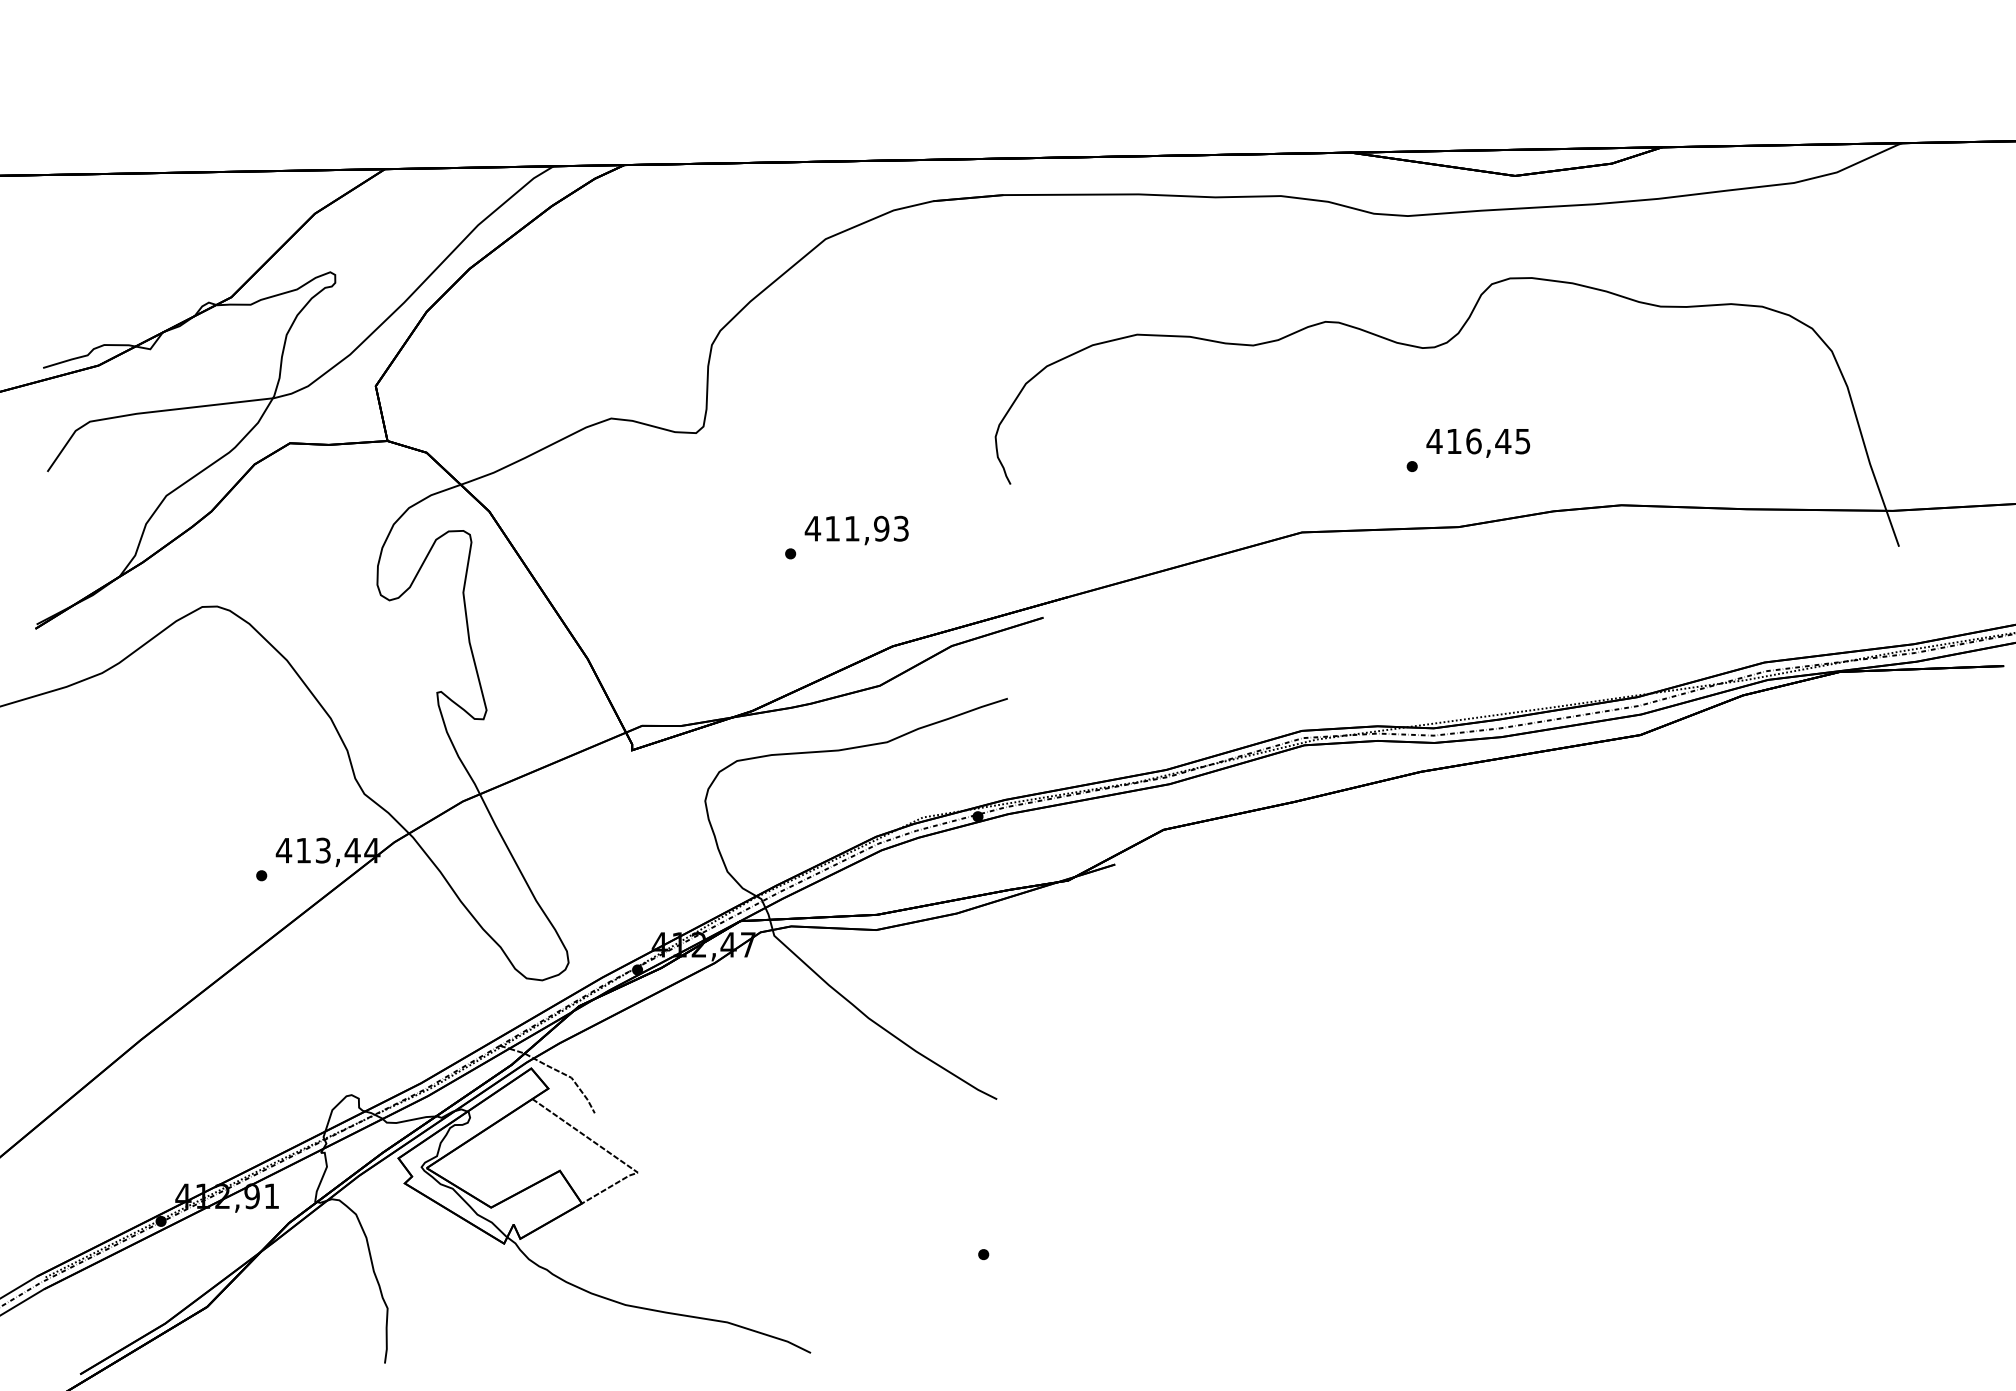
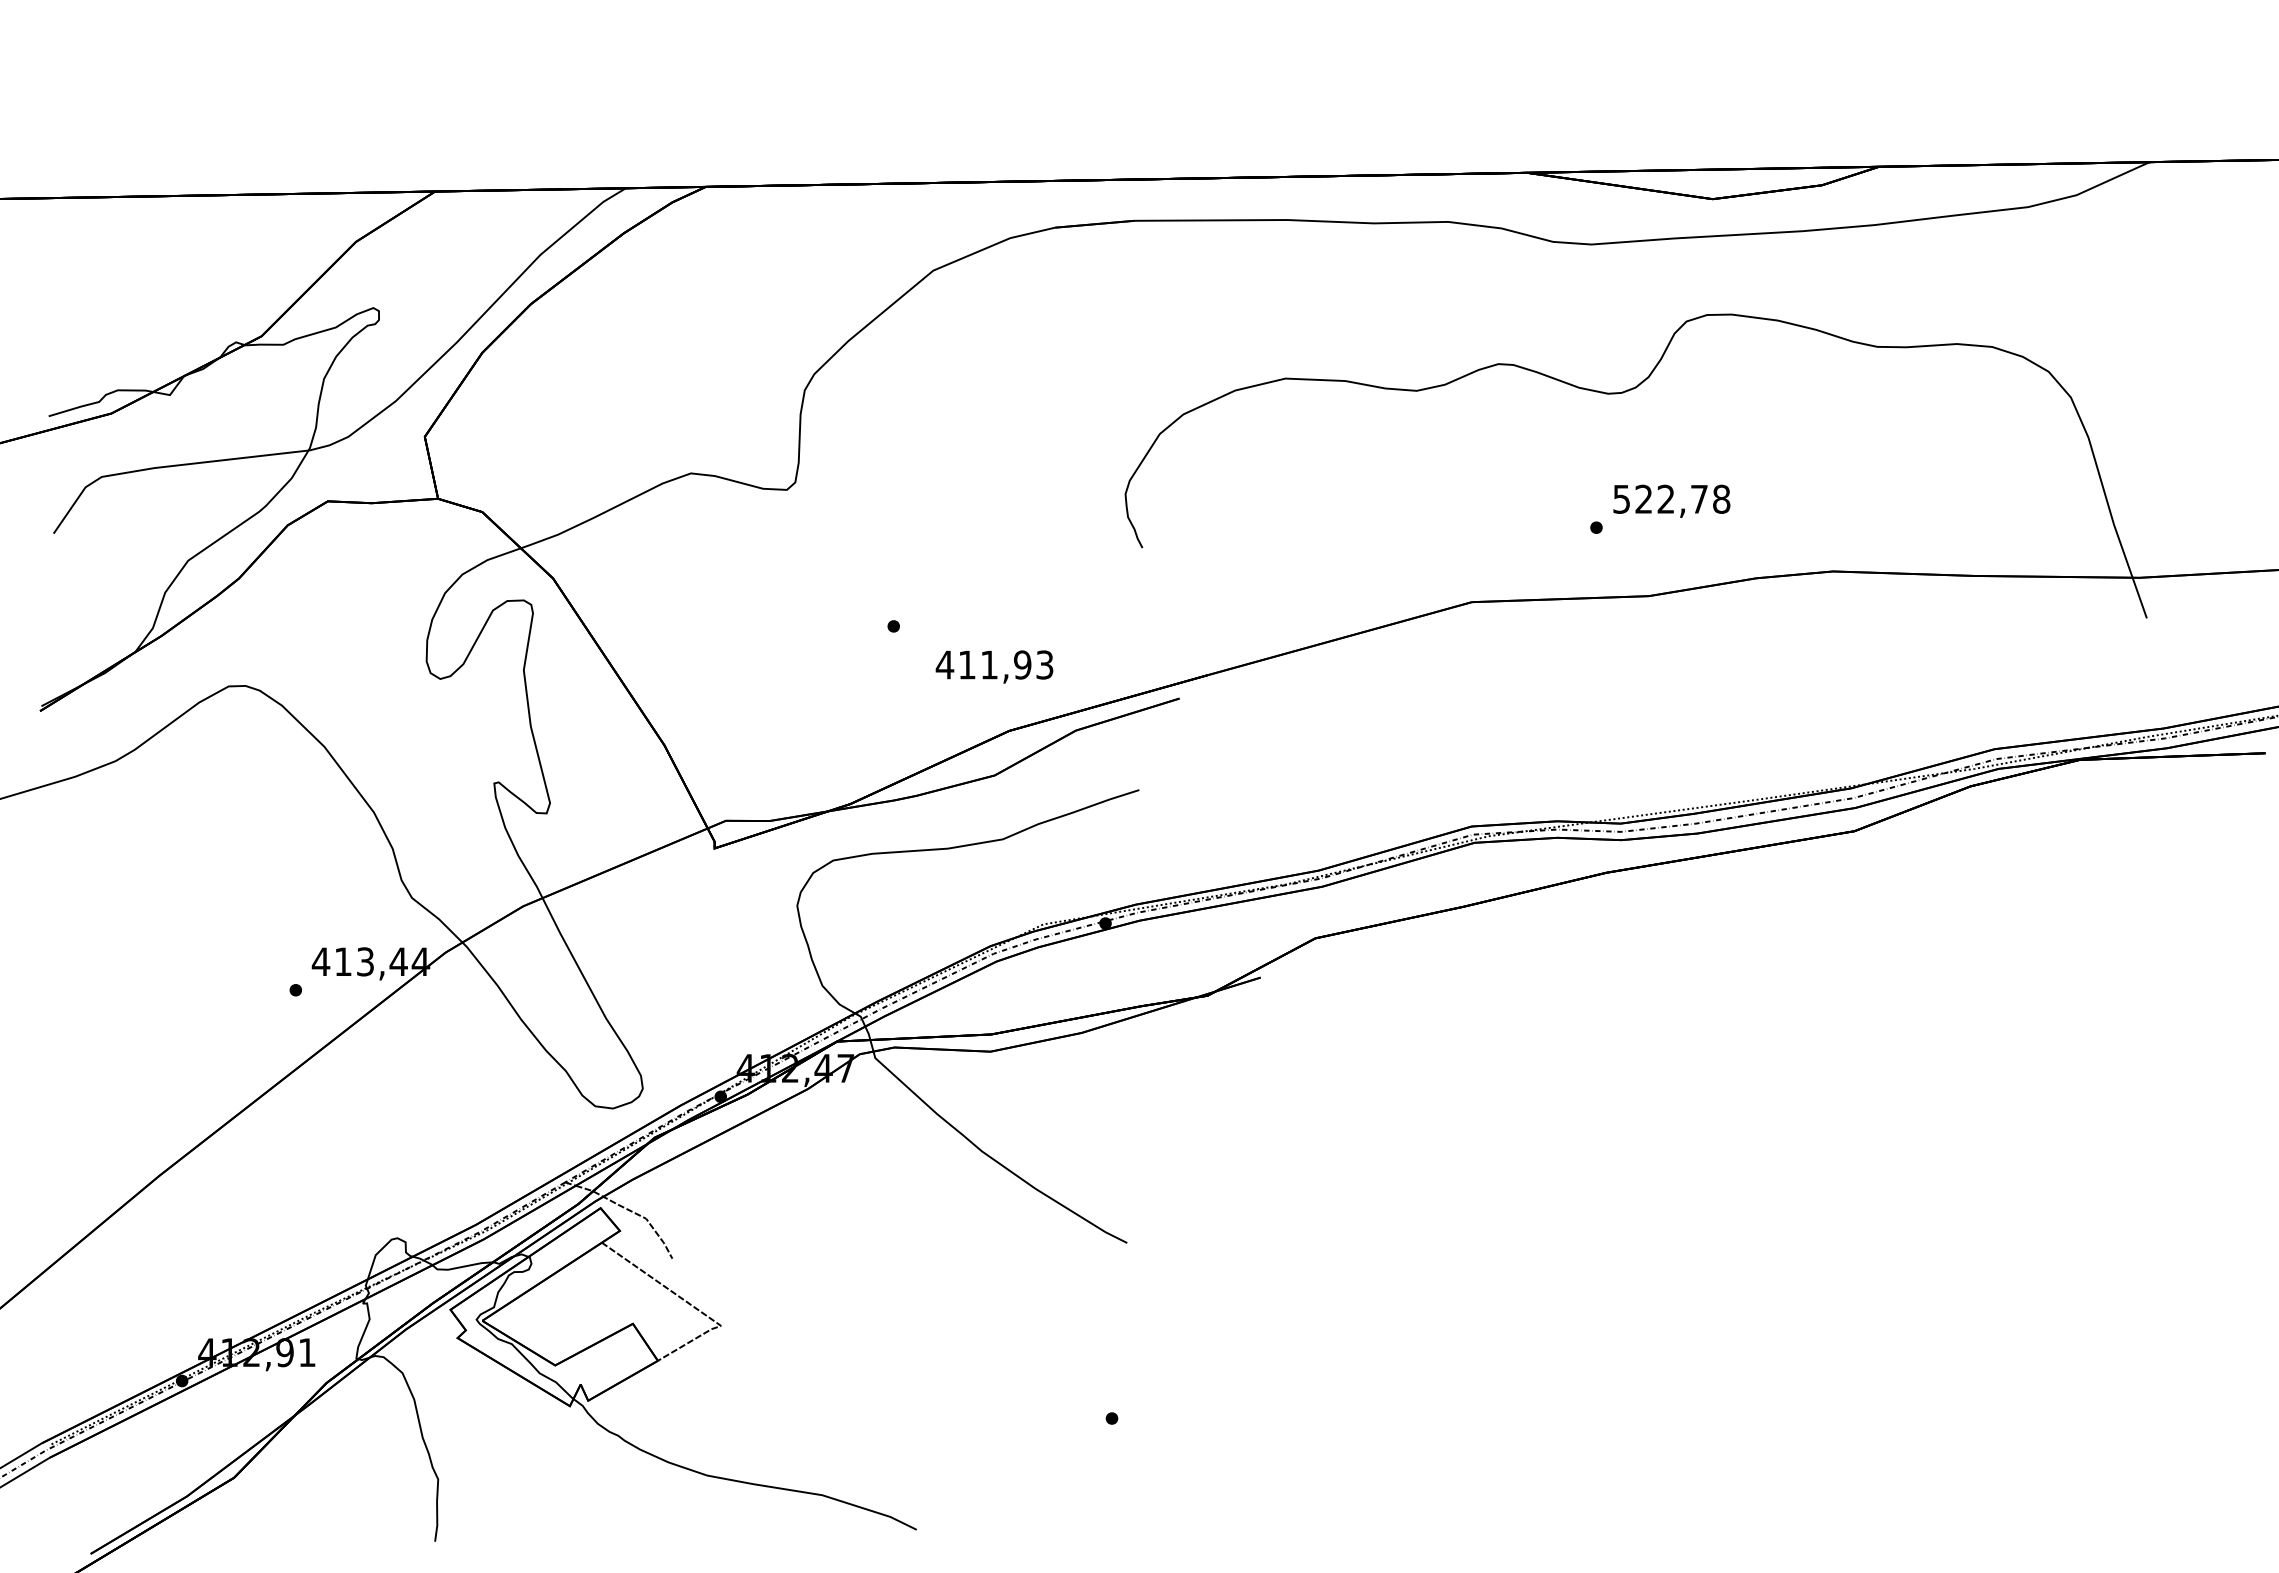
text: (1478, 440) -> (1671, 498), 416,45 -> 522,78
text: (856, 530) -> (994, 666), moved

